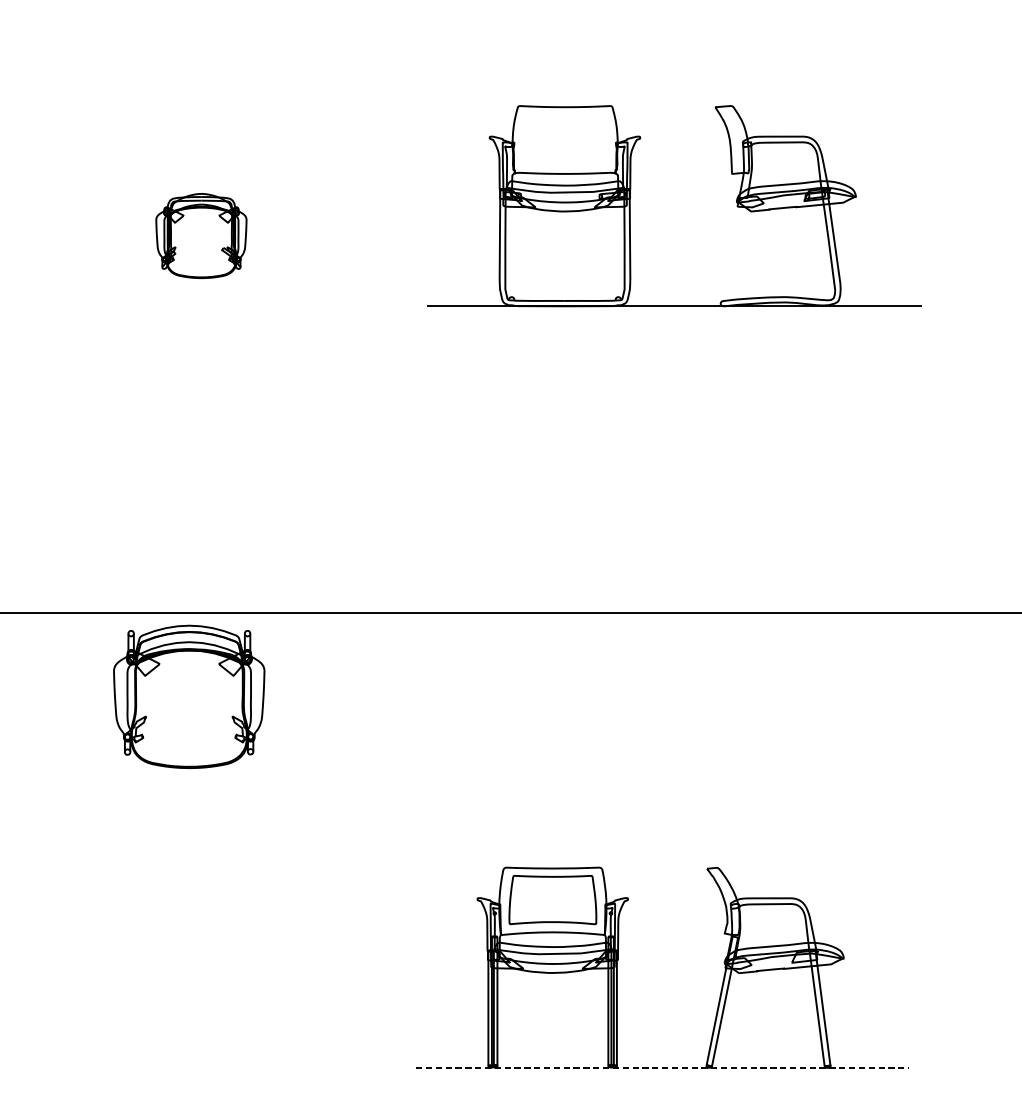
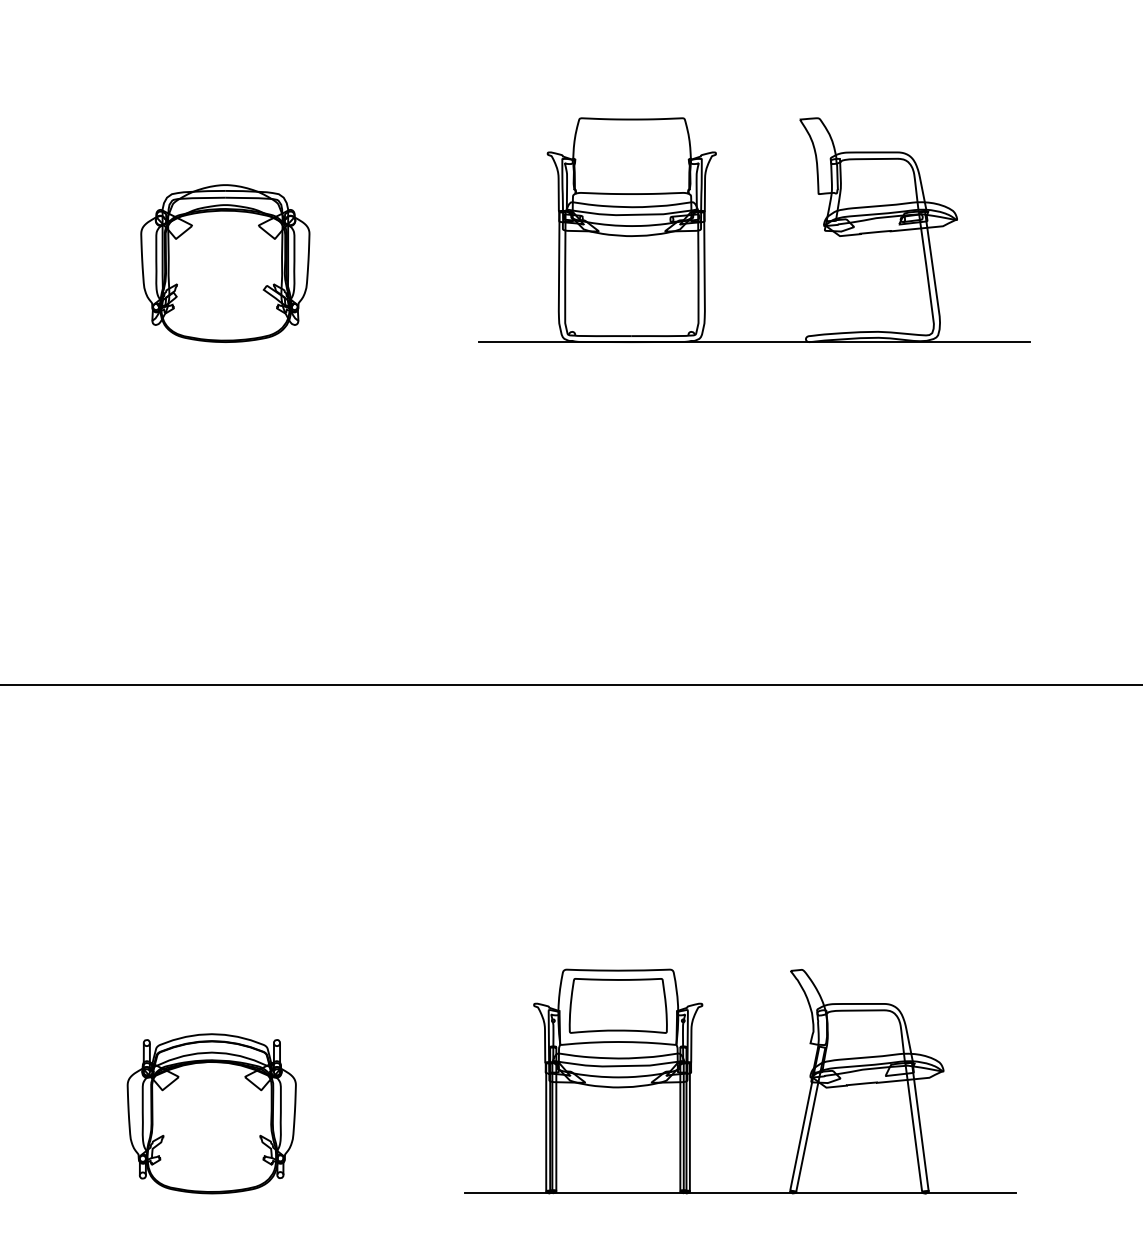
part: (201, 235) -> (225, 263), size x1.67
part: (188, 696) -> (211, 1113), moved
line: (662, 1067) -> (740, 1193), dashed -> solid

